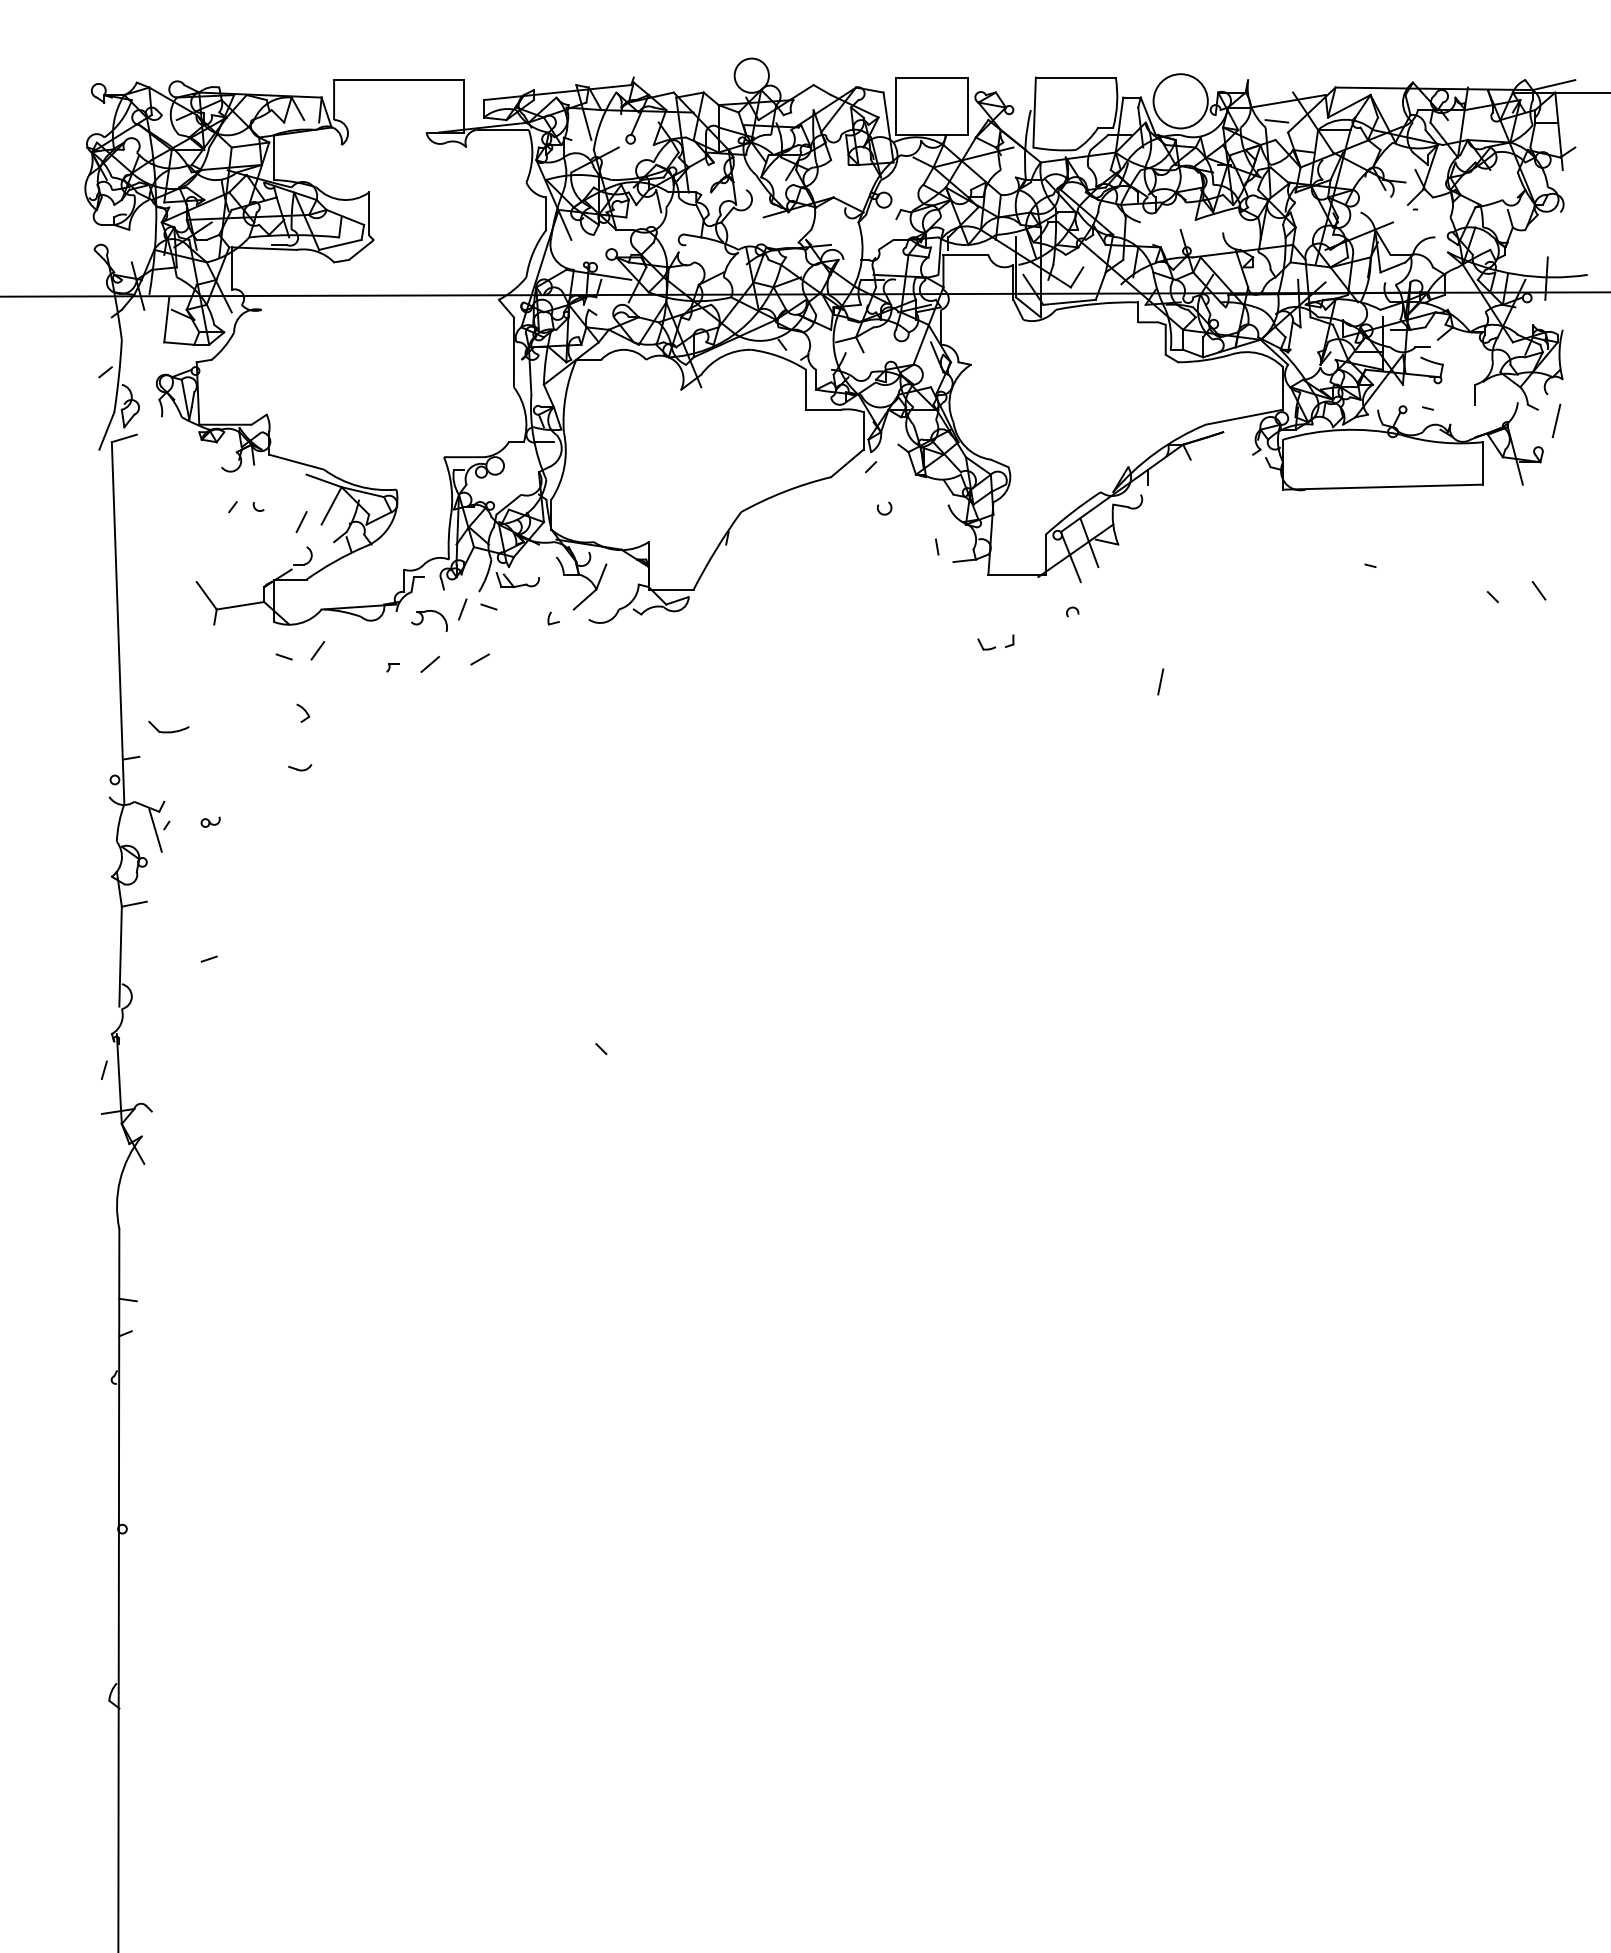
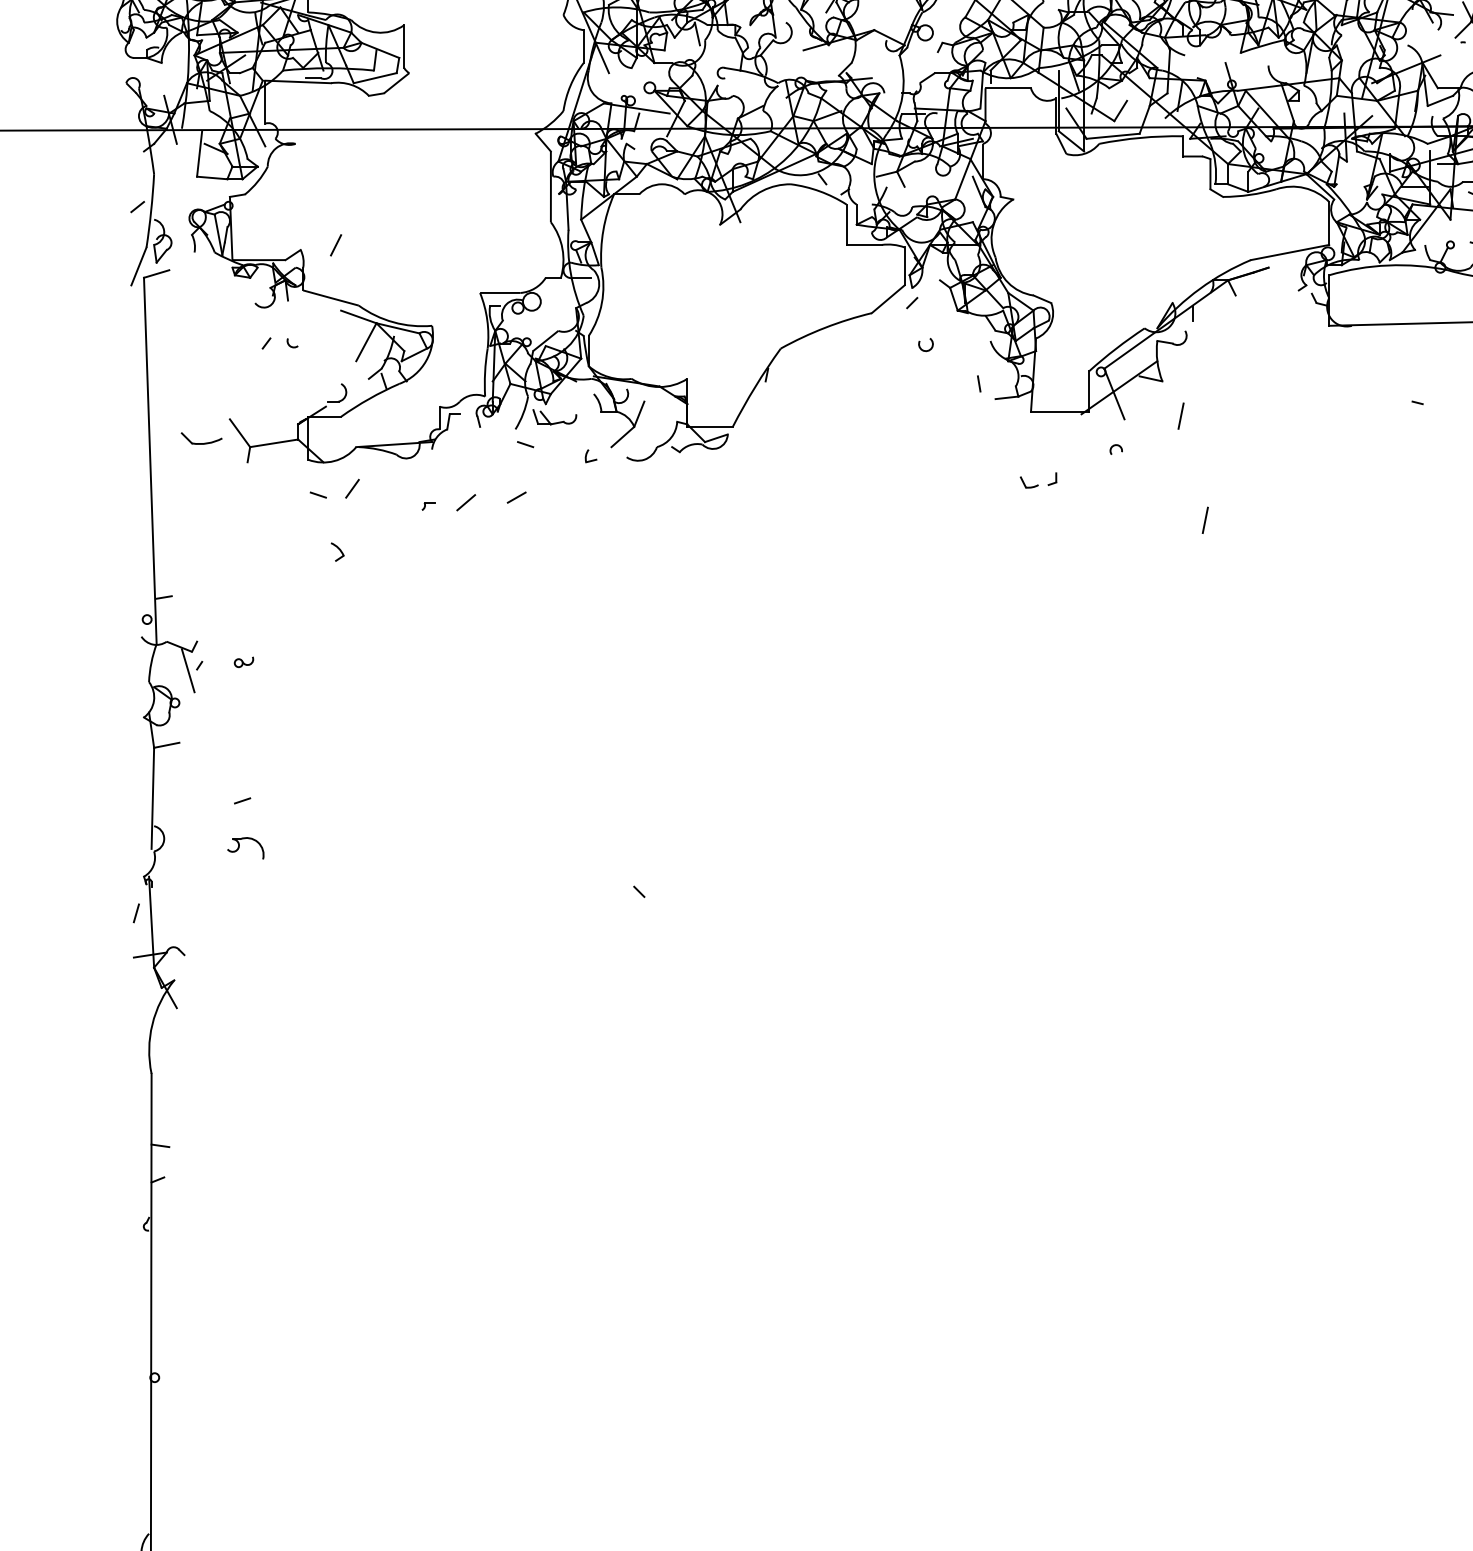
line: (301, 522) -> (335, 245), moved
line: (1089, 543) -> (1133, 380), removed
line: (1136, 578) -> (1180, 415), added
line: (462, 609) -> (498, 447), removed
part: (429, 620) -> (245, 847), moved
part: (168, 726) -> (201, 437), moved
part: (300, 767) -> (334, 606), removed

